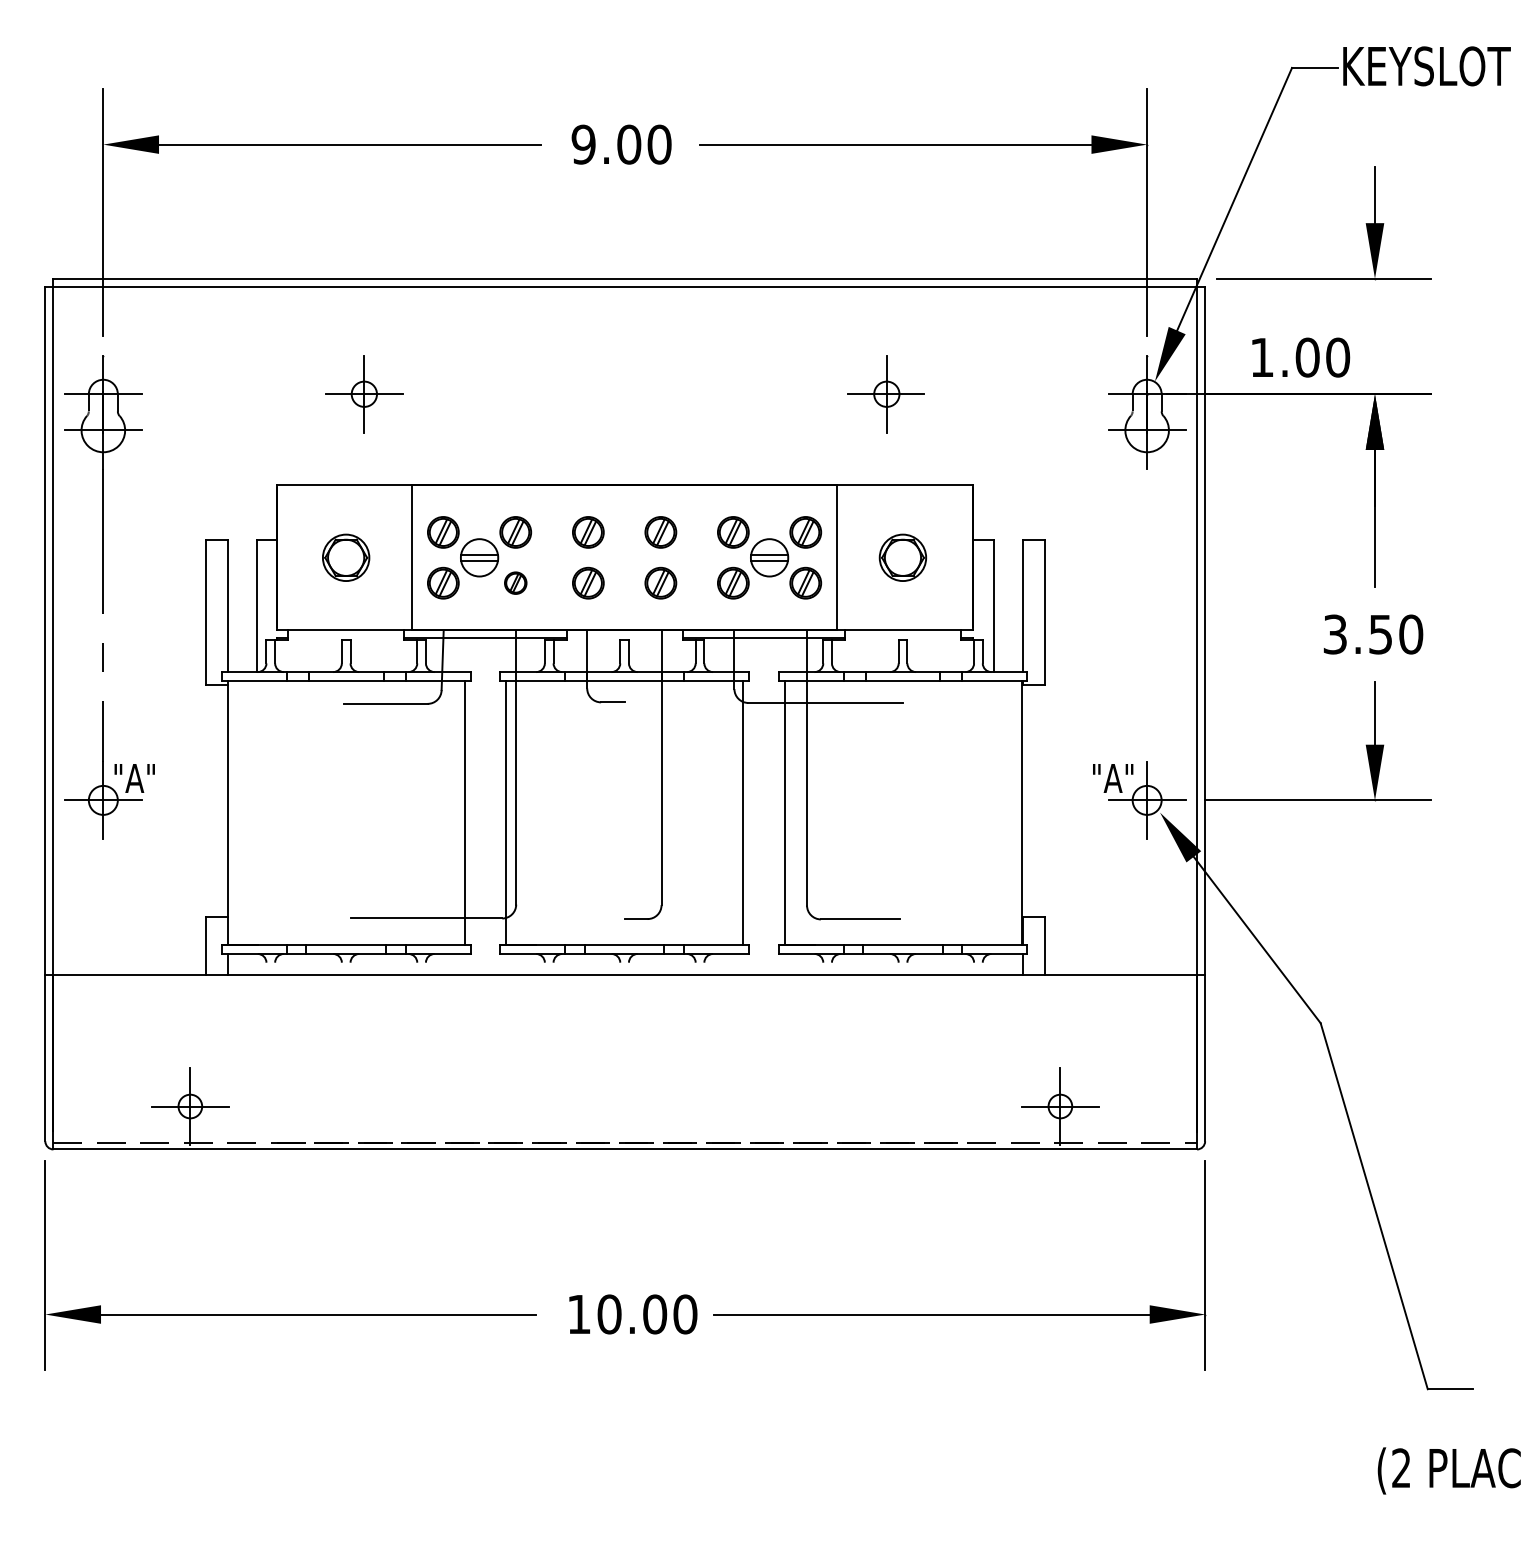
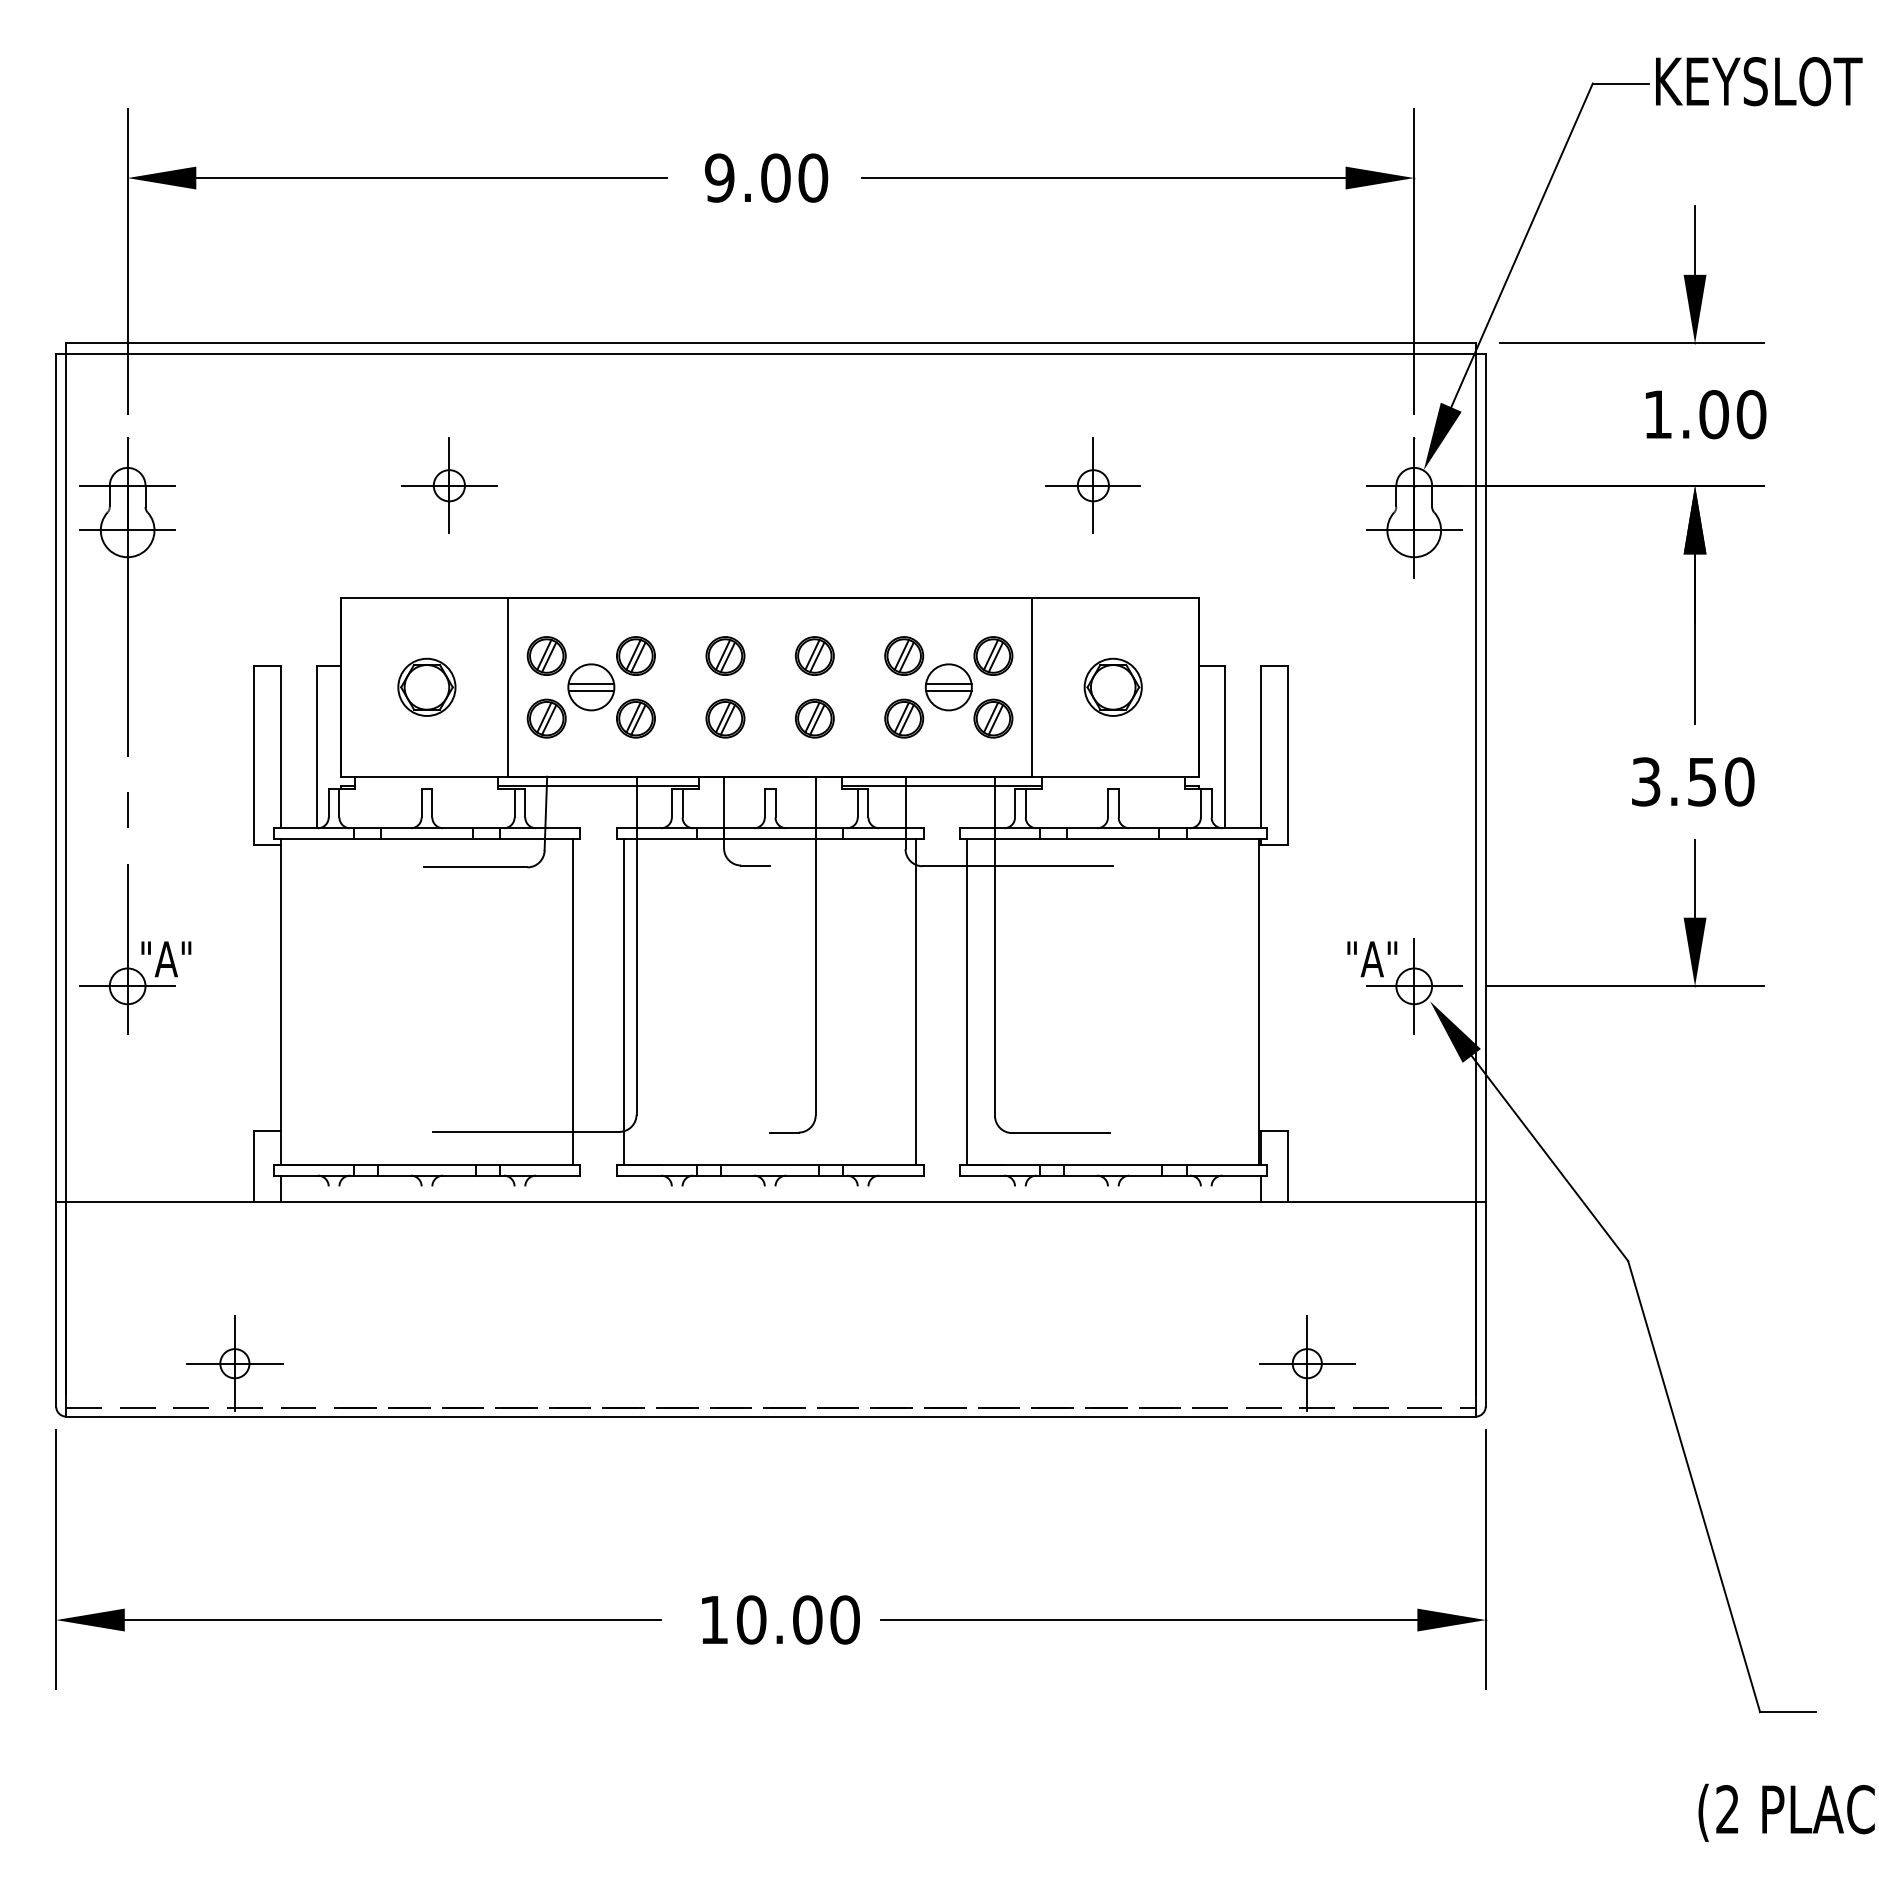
text: (1301, 357) -> (1706, 414), moved
part: (515, 583) -> (635, 718), size x1.43

